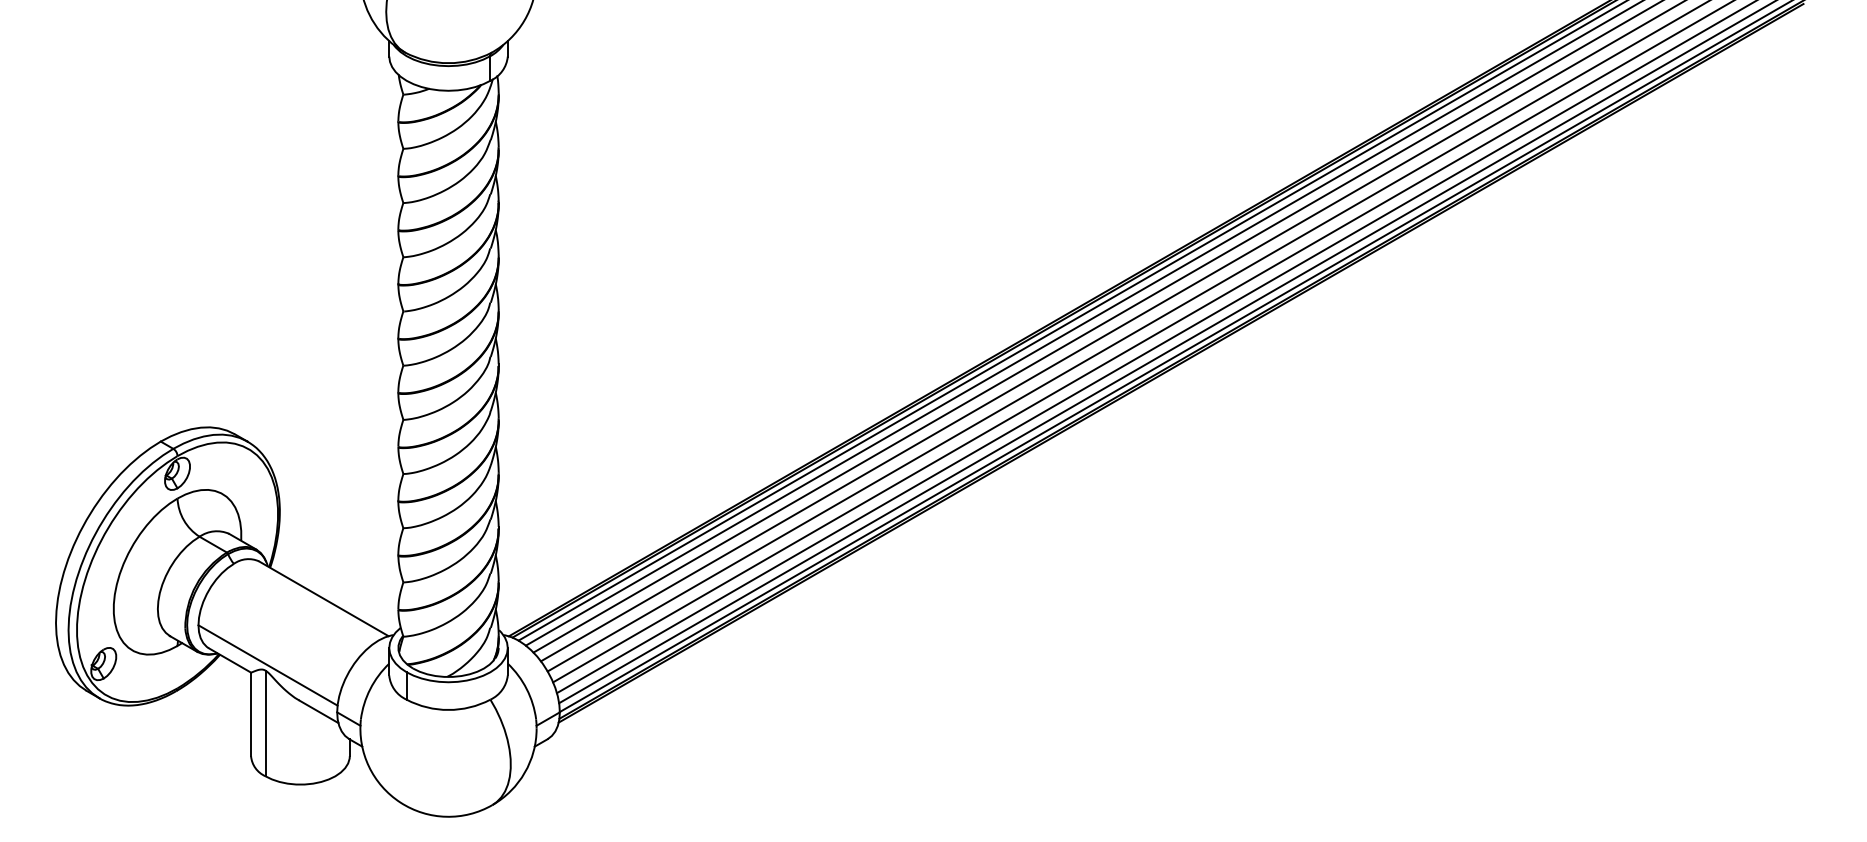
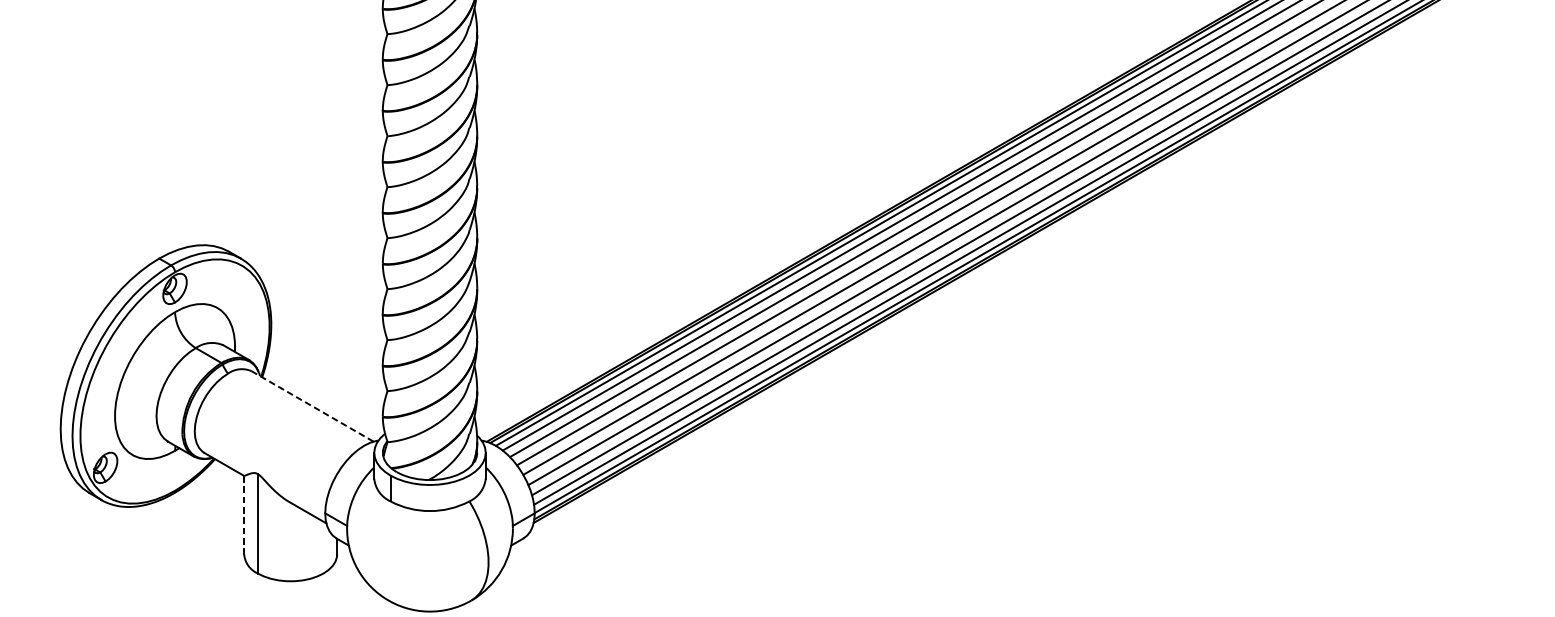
line: (323, 598) -> (312, 406), solid -> dashed
line: (267, 665) -> (259, 469), removed
line: (251, 714) -> (244, 515), solid -> dashed

